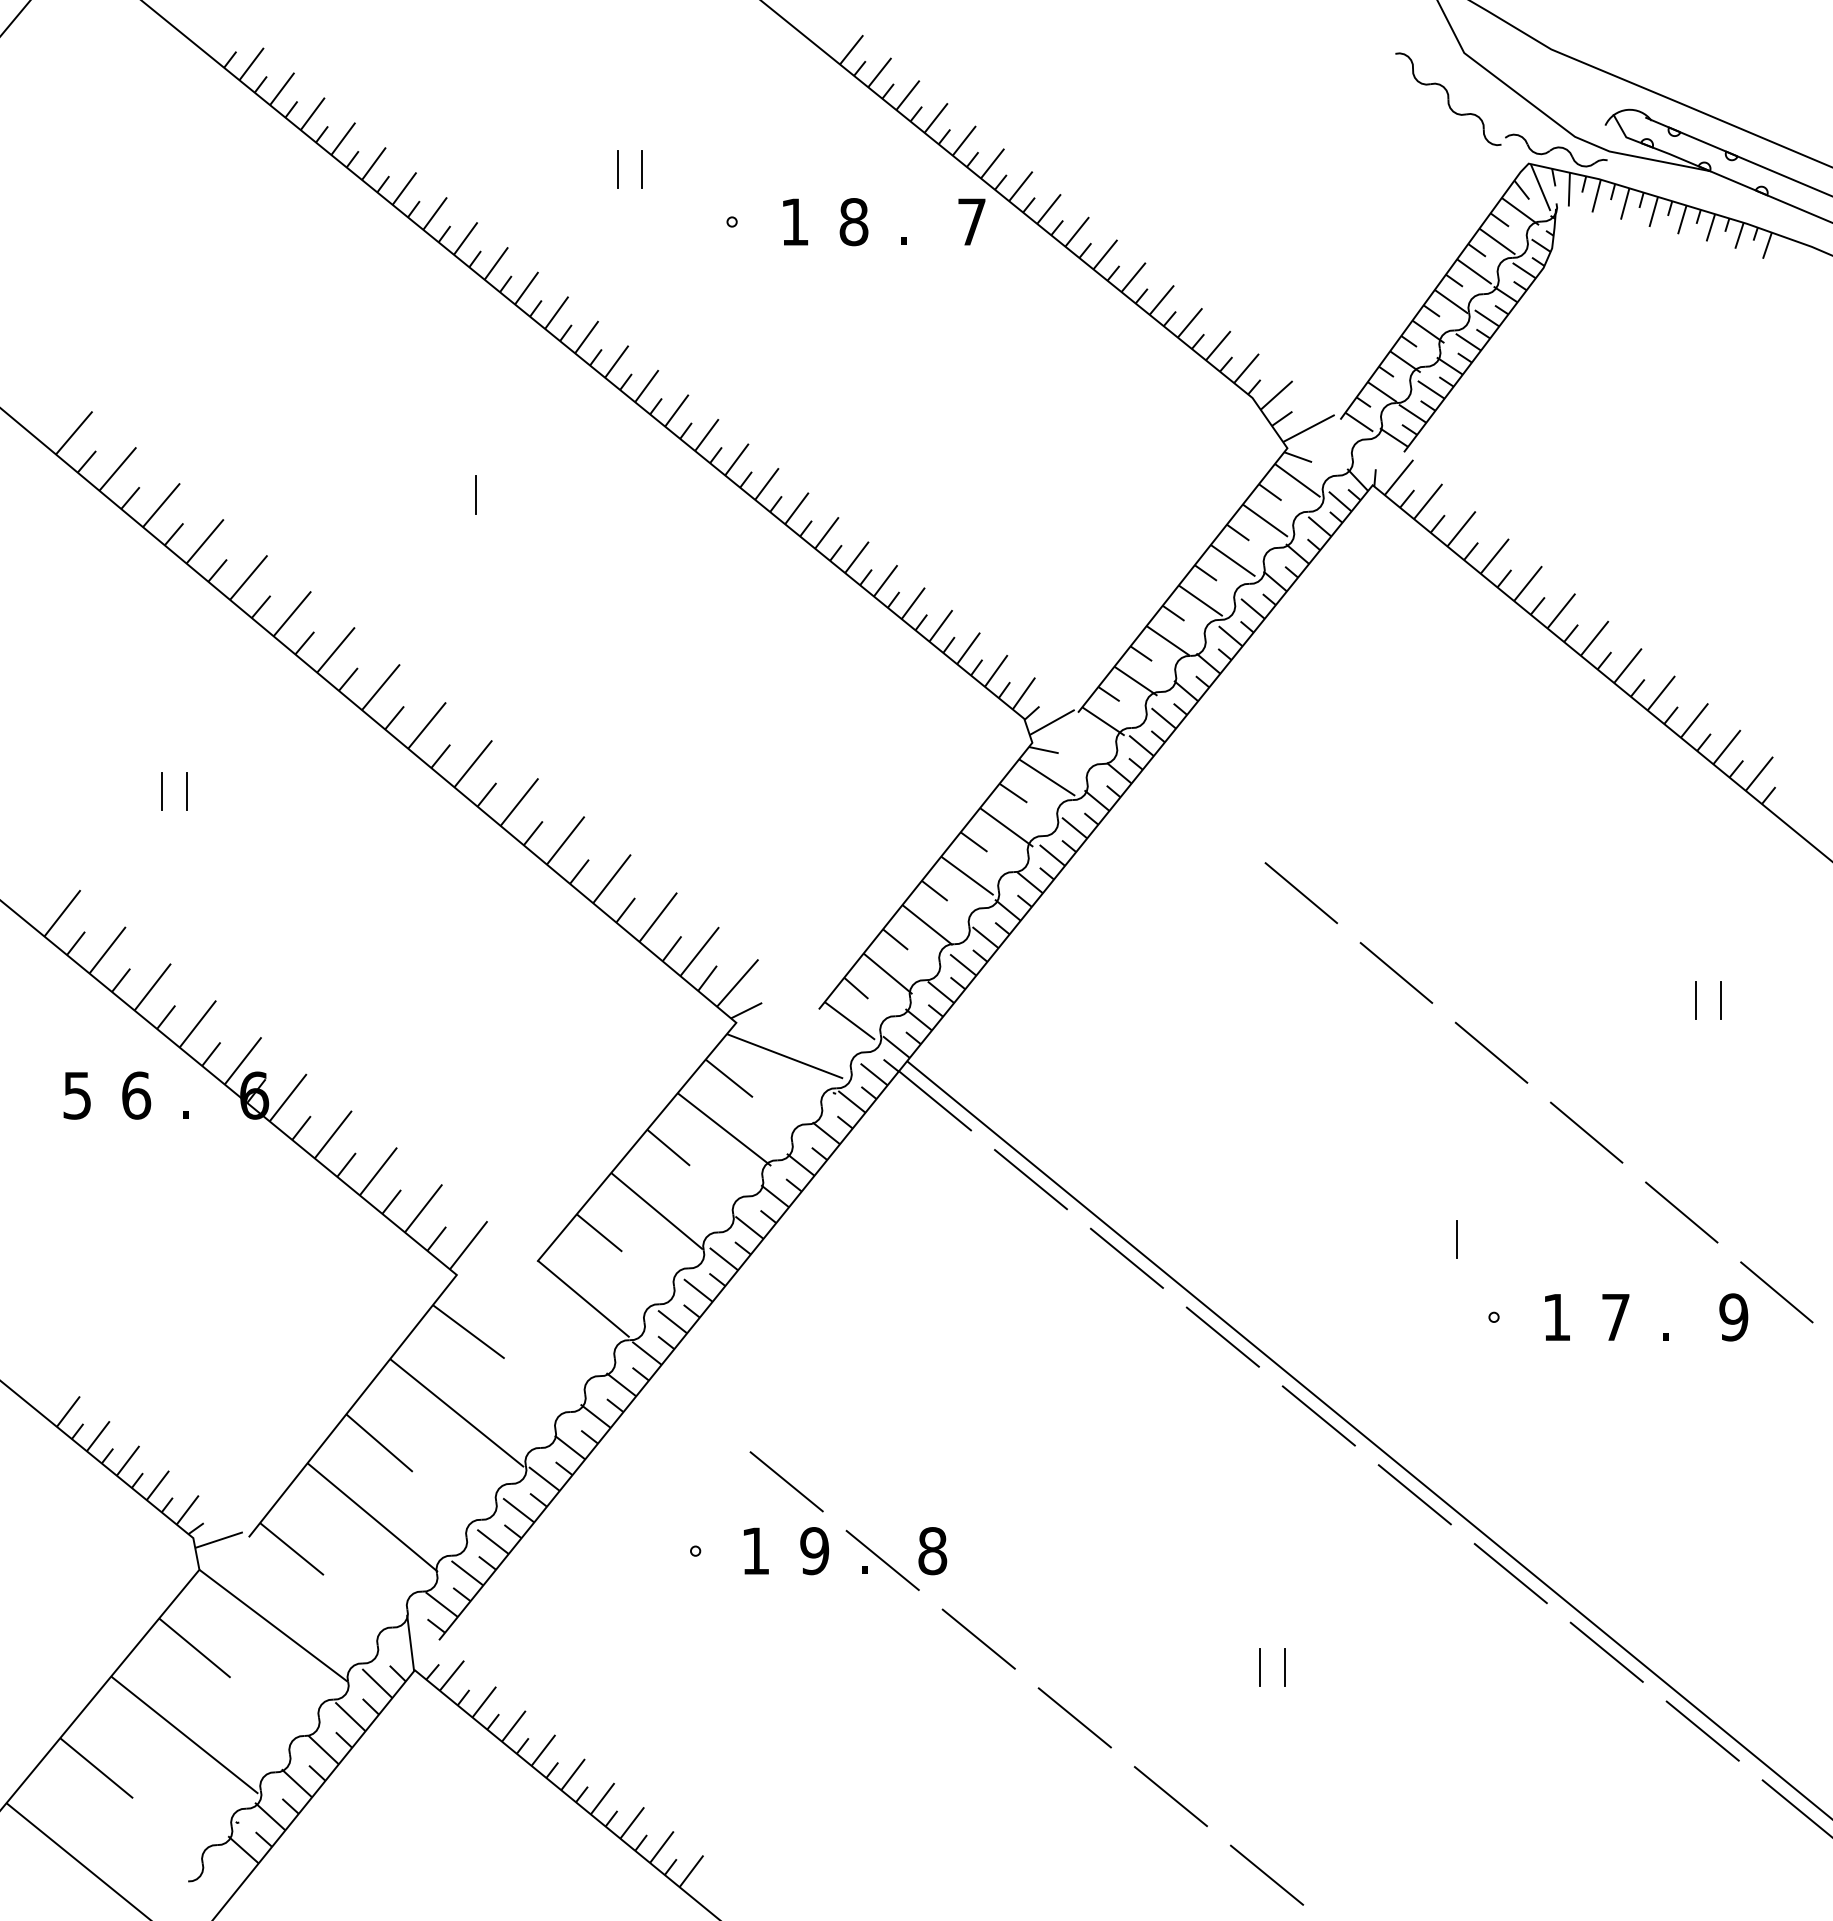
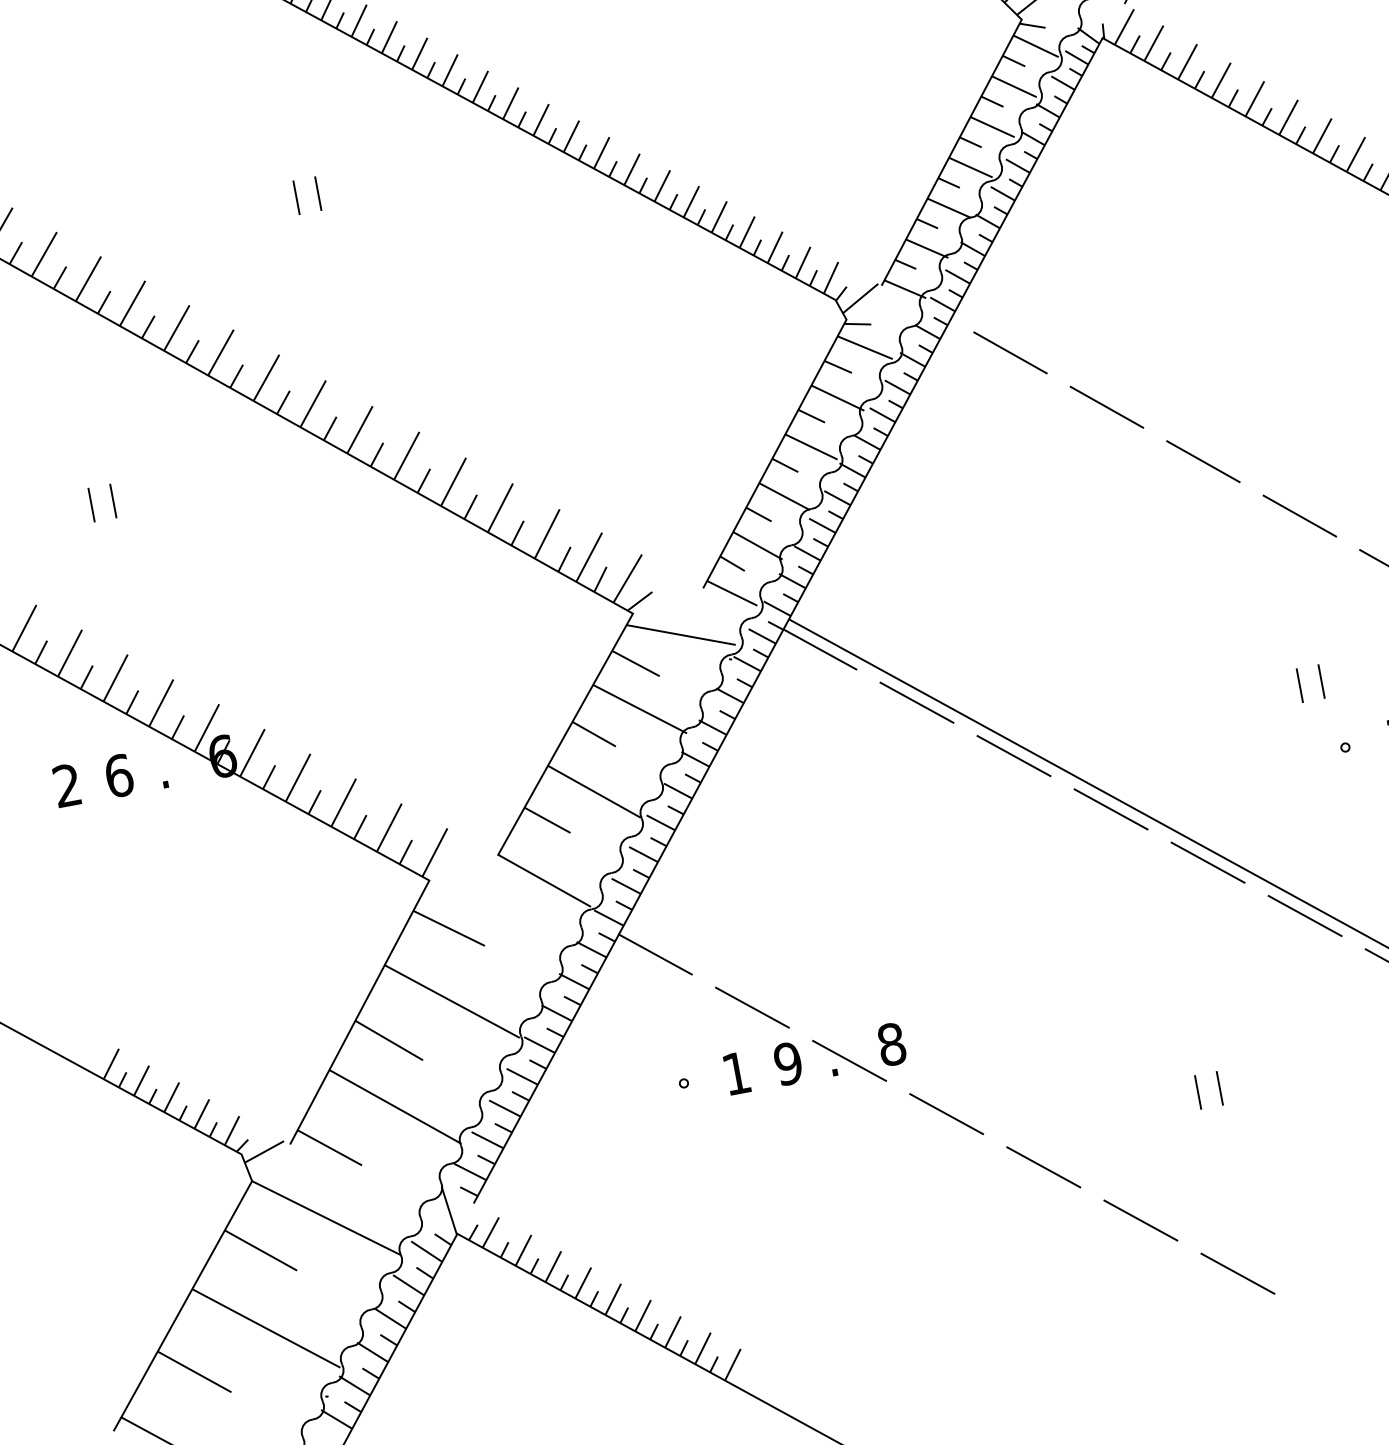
line: (451, 494) -> (296, 197), added
line: (1205, 813) -> (1009, 353), added
text: (76, 1095) -> (66, 785), 5 -> 2
line: (1481, 1239) -> (1321, 681), added
line: (690, 1402) -> (655, 953), added

